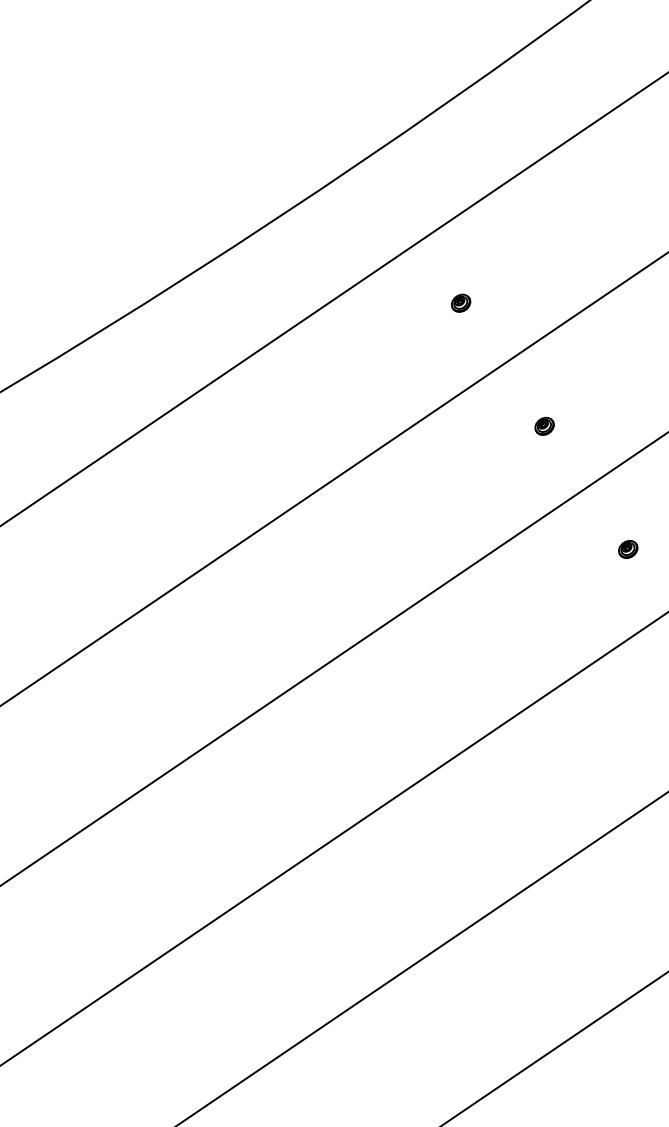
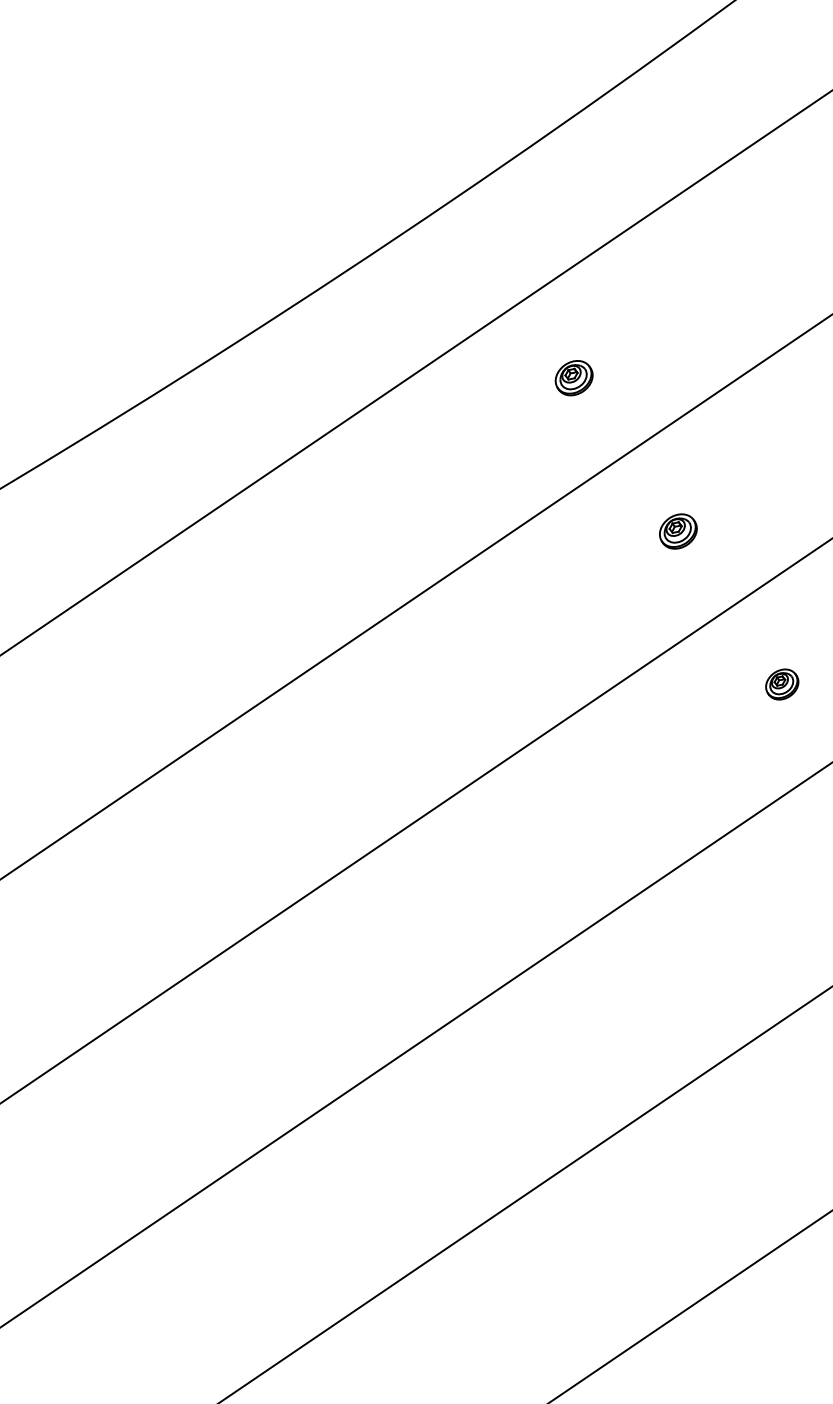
part: (460, 302) -> (573, 376), size x1.6
part: (544, 425) -> (678, 530), size x1.6
part: (628, 549) -> (782, 684), size x1.4

